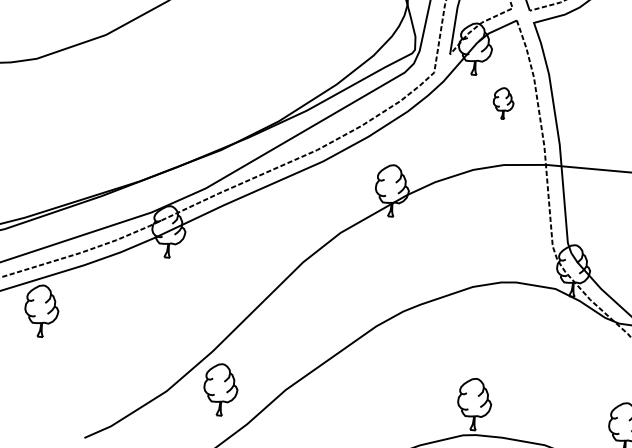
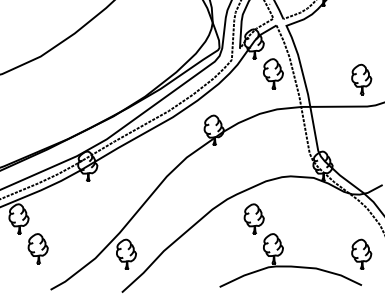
part: (503, 102) -> (273, 73), size x1.67
part: (445, 348) -> (253, 218), added
part: (68, 364) -> (37, 248), added

